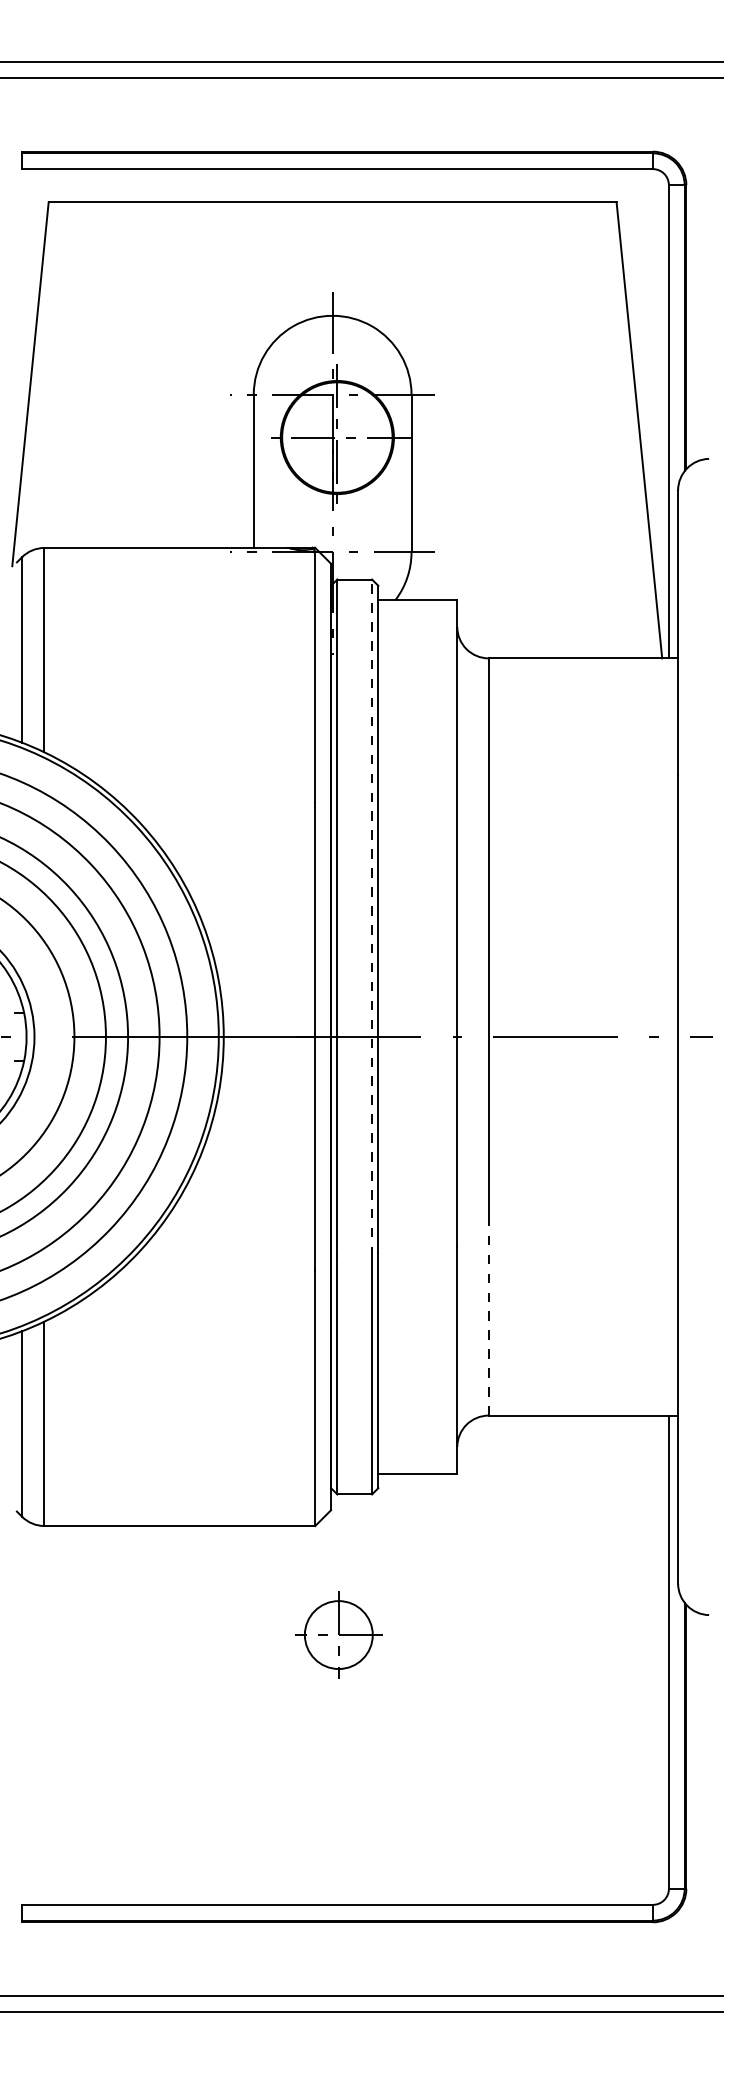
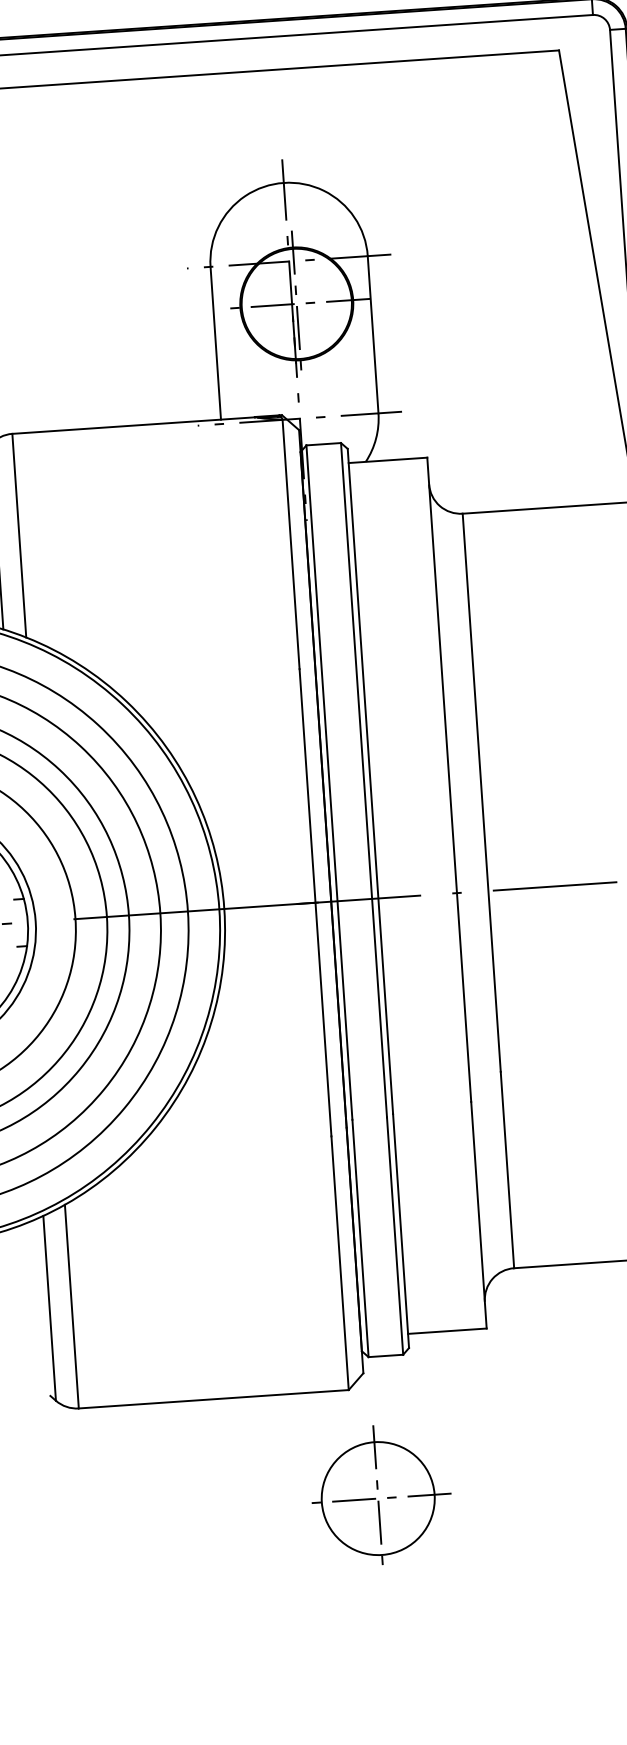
line: (372, 917) -> (364, 779), dashed -> solid
line: (488, 1317) -> (507, 1170), dashed -> solid
part: (340, 1632) -> (381, 1494), size x1.67

